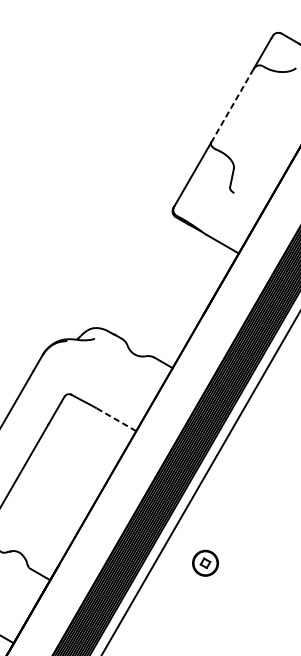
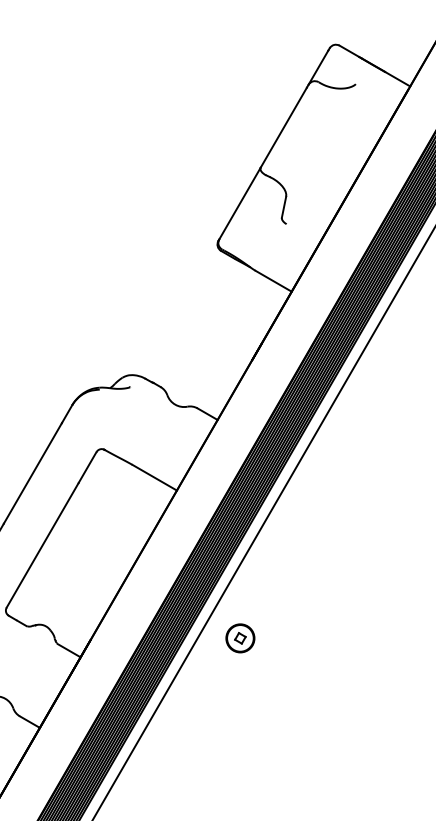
line: (232, 106) -> (284, 127), dashed -> solid
line: (116, 419) -> (154, 477), dashed -> solid
part: (205, 563) -> (240, 638), moved

